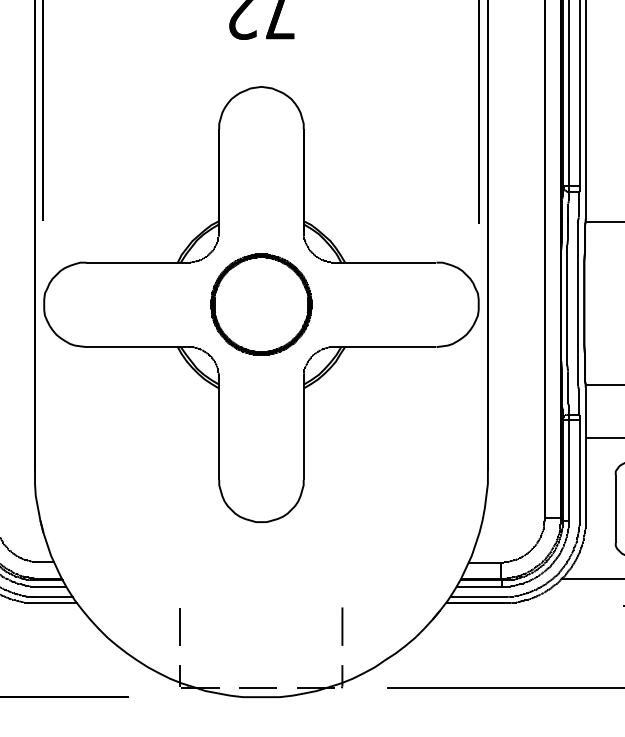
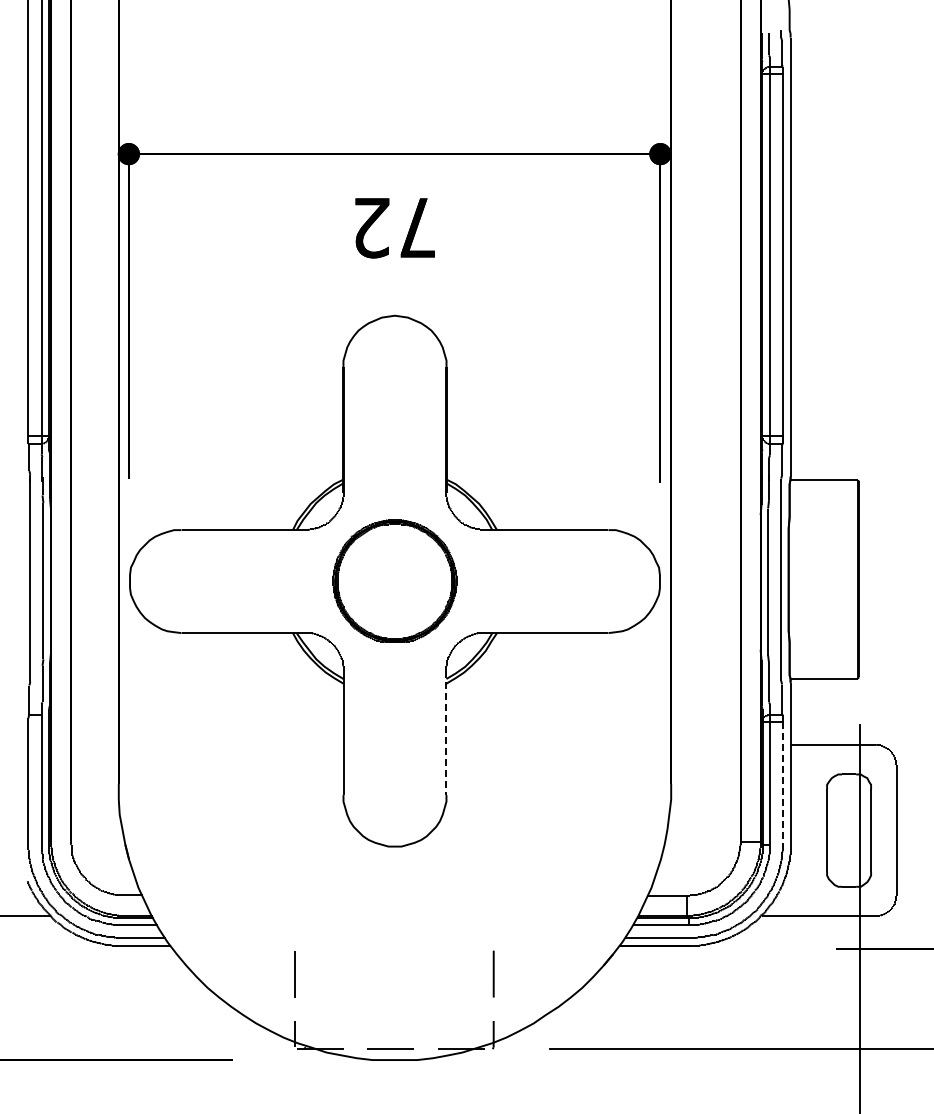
line: (303, 429) -> (446, 733), solid -> dashed
line: (580, 470) -> (783, 783), solid -> dashed

